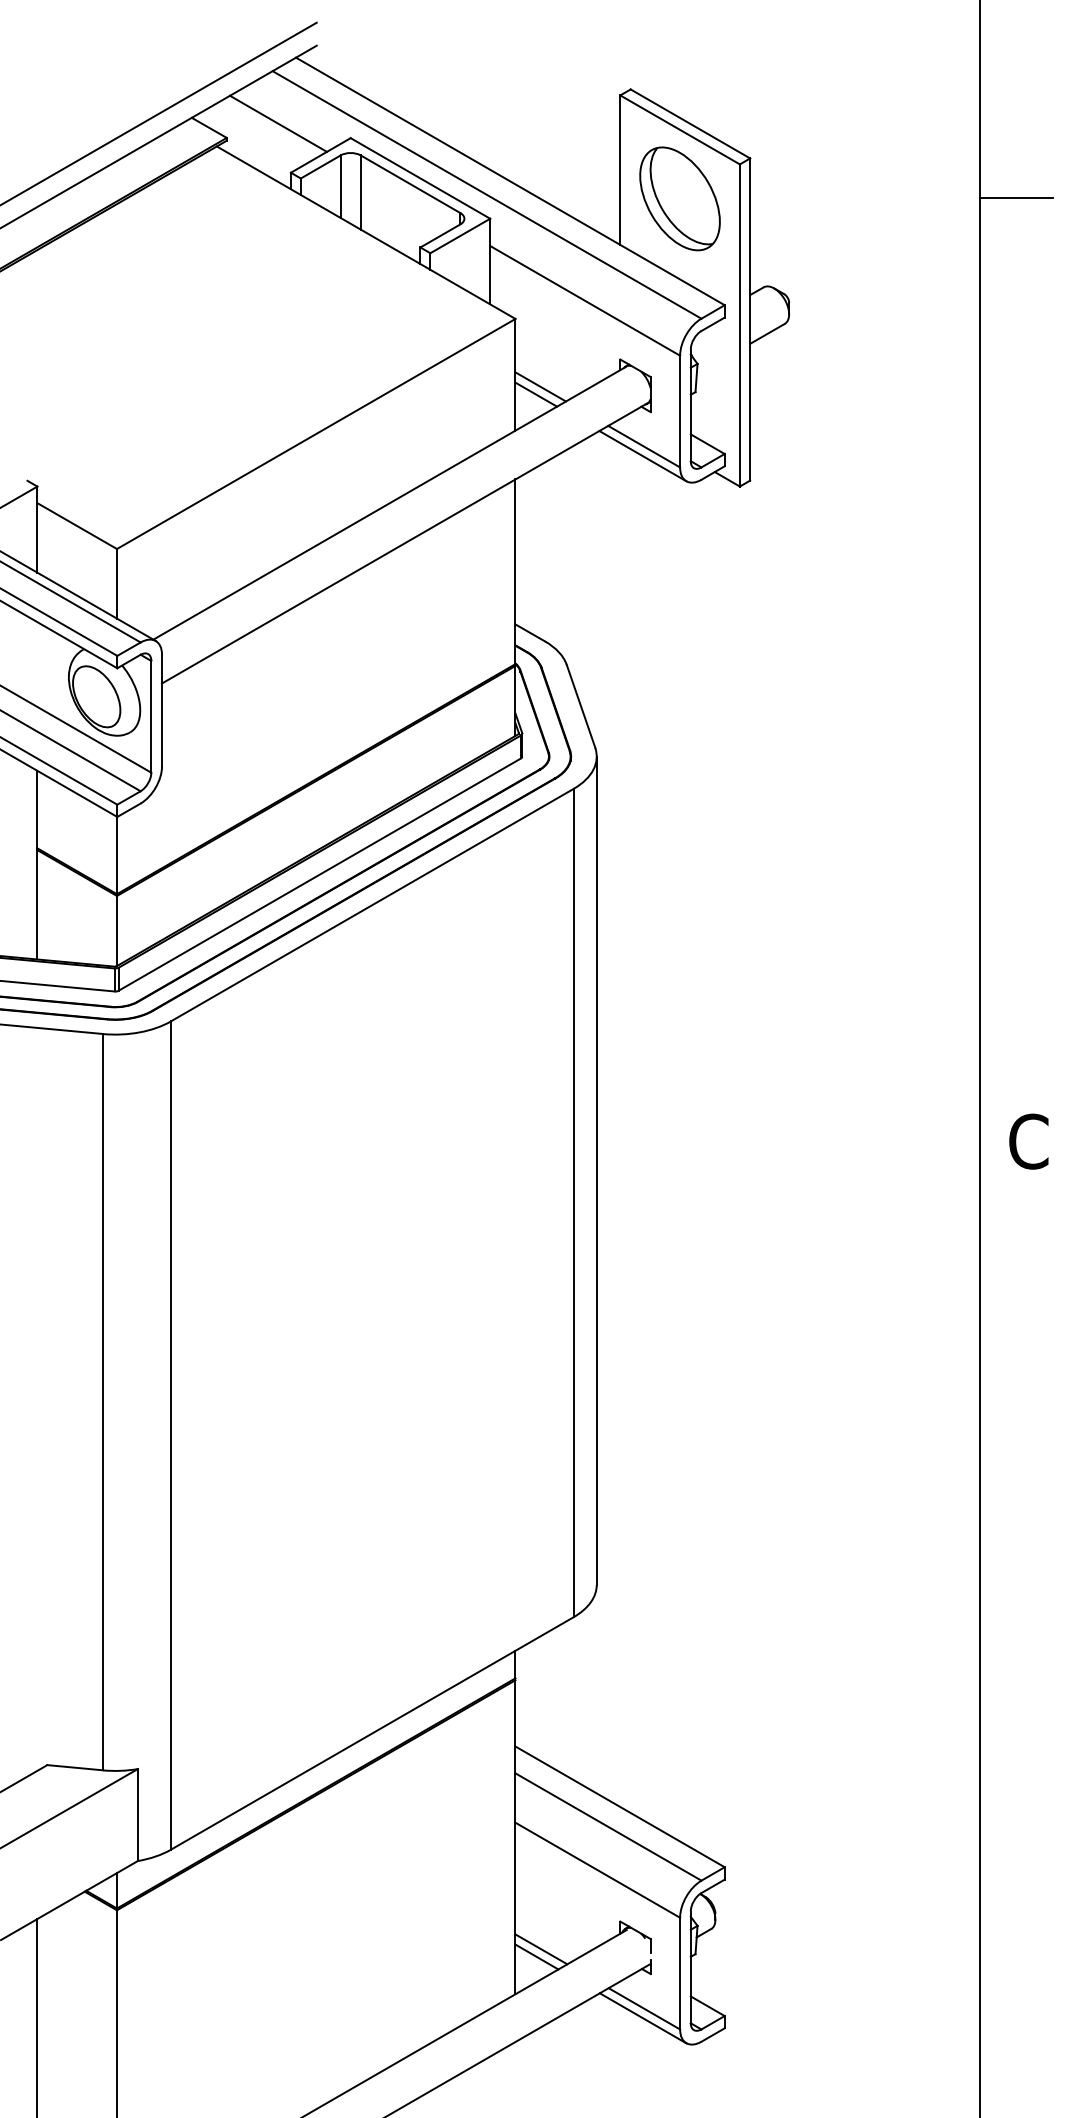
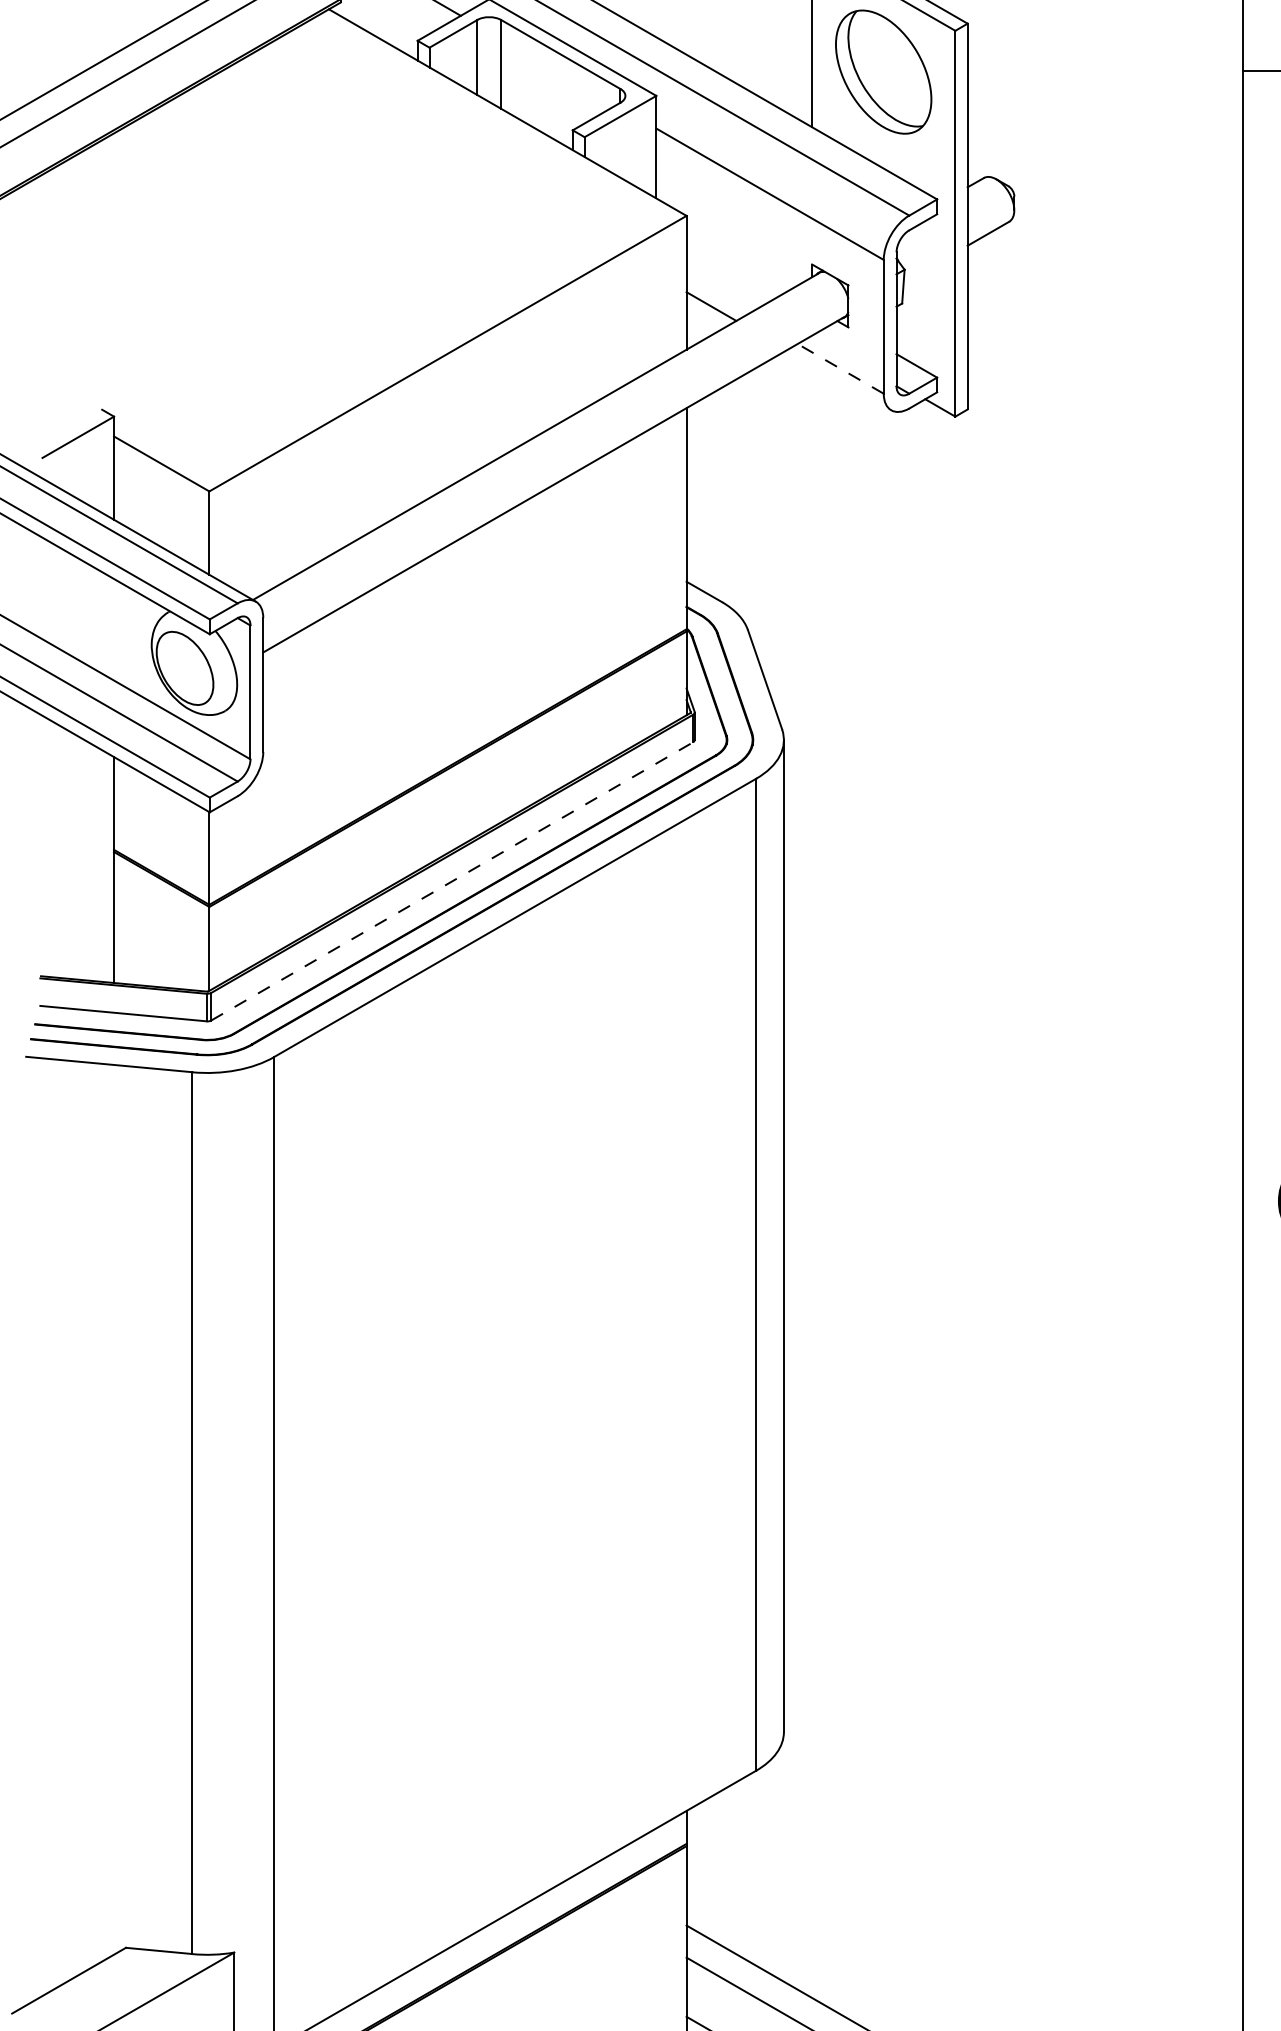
line: (540, 386) -> (716, 296), removed
line: (643, 446) -> (839, 368), solid -> dashed
line: (642, 456) -> (838, 380), removed
line: (320, 874) -> (453, 881), solid -> dashed

